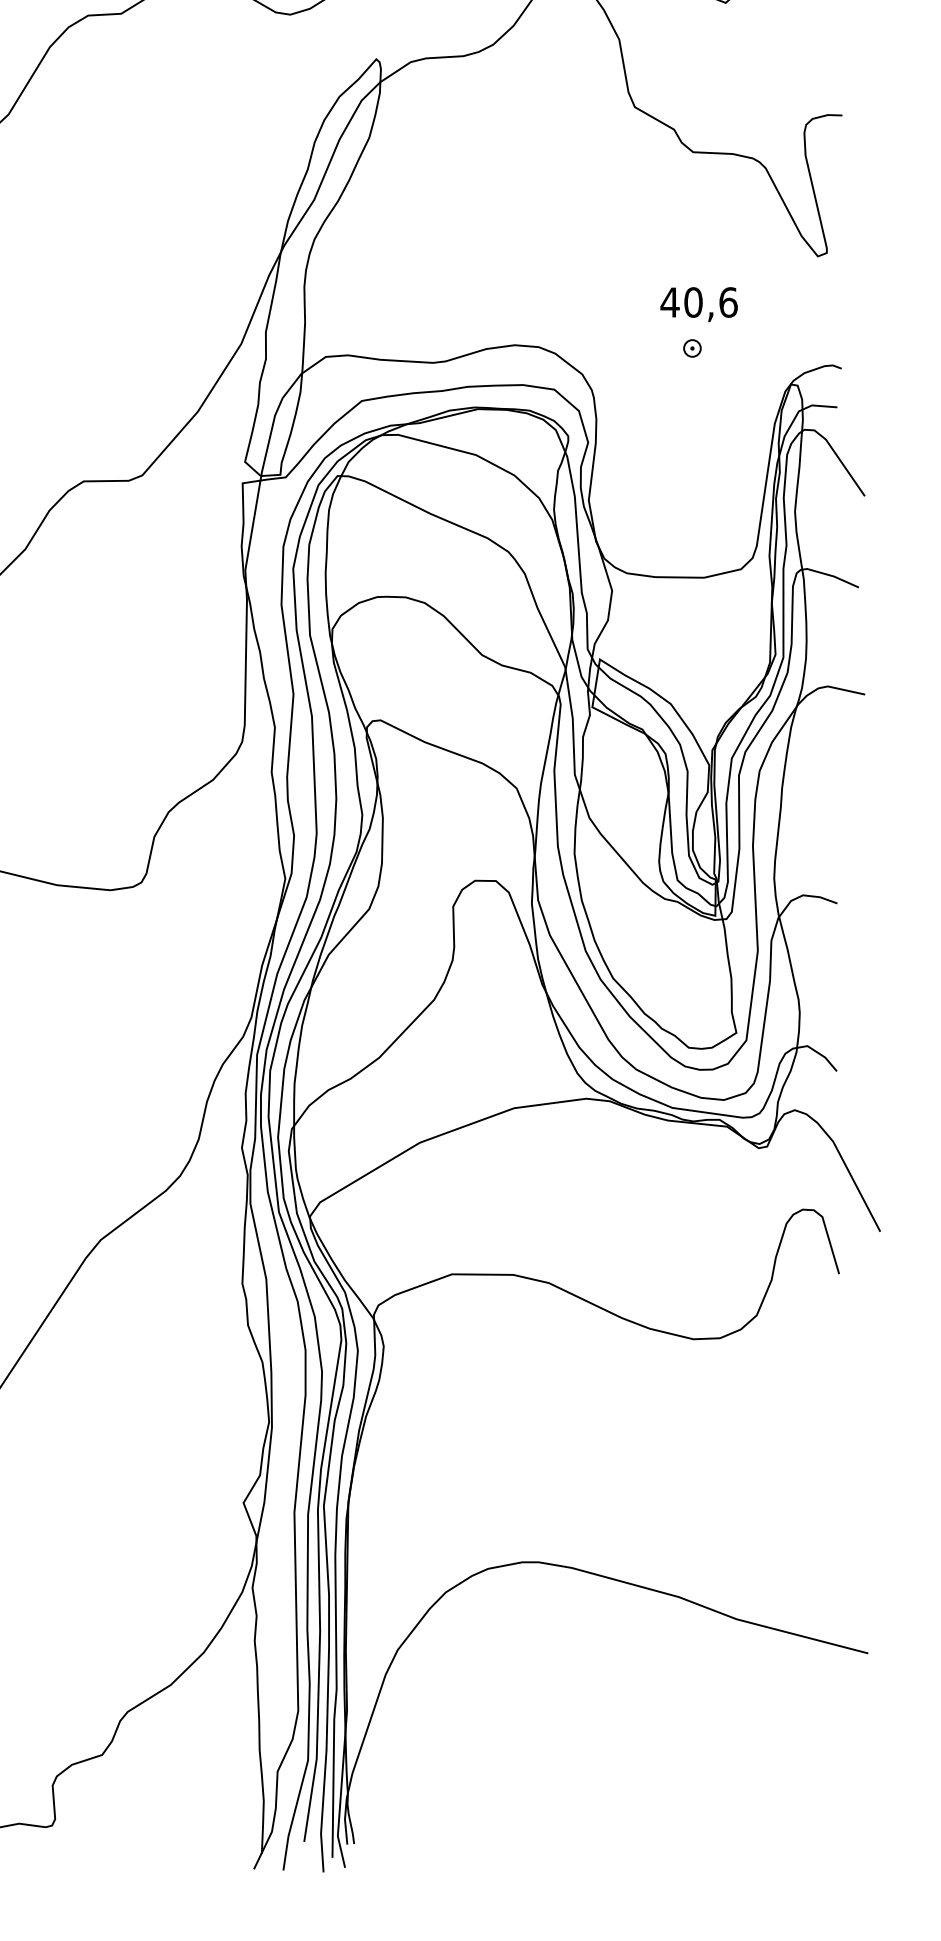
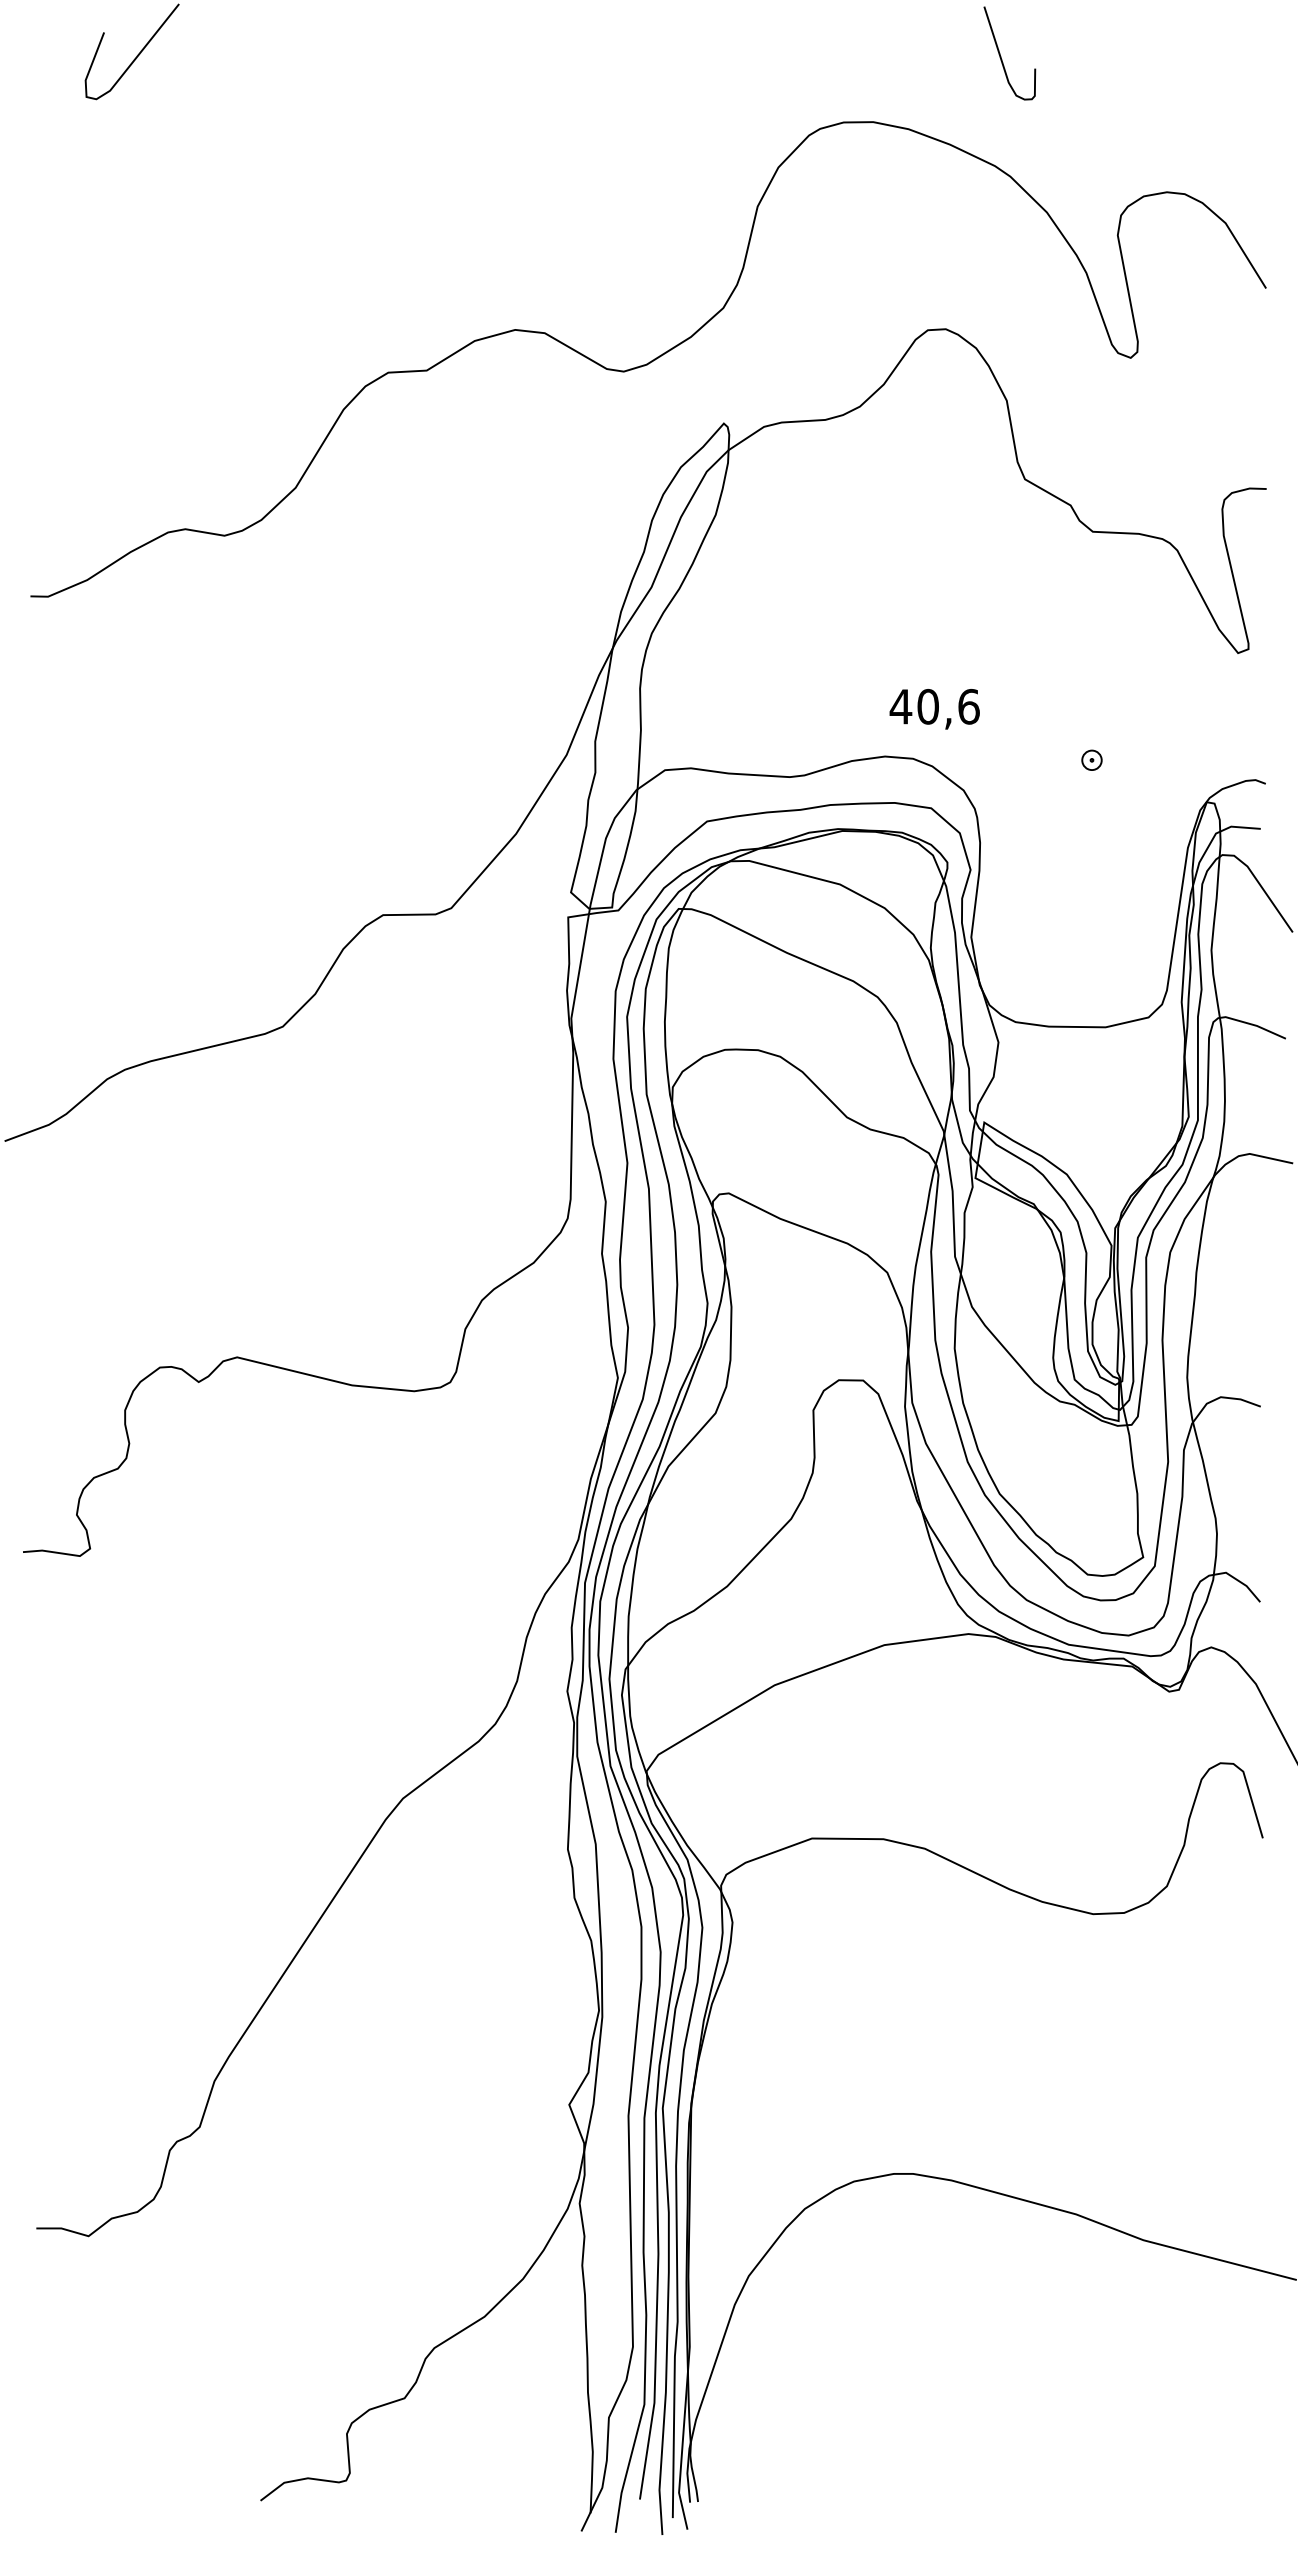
text: (698, 304) -> (934, 709), moved

